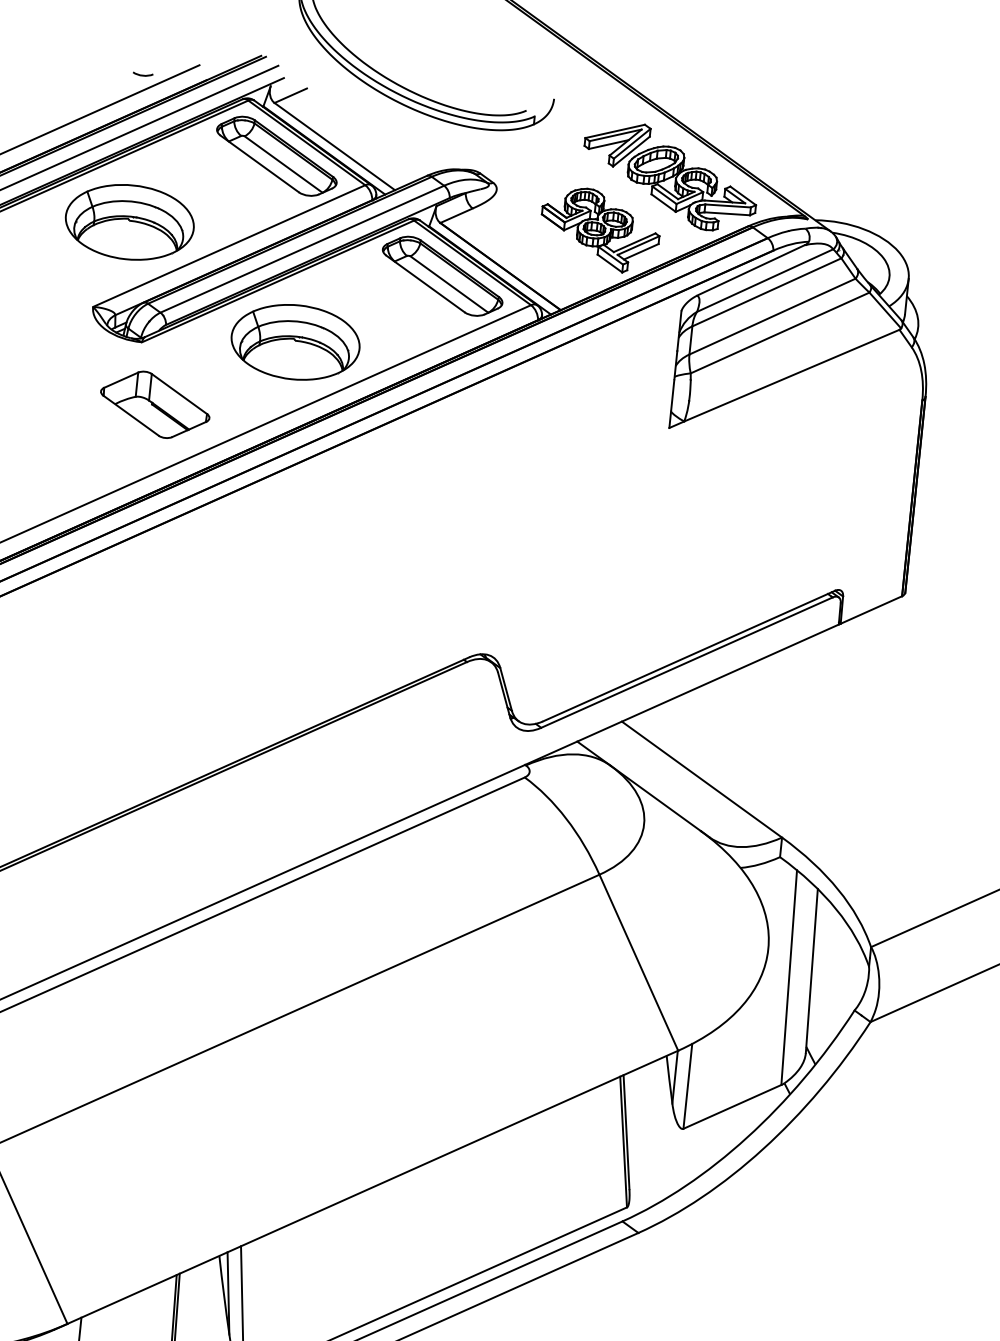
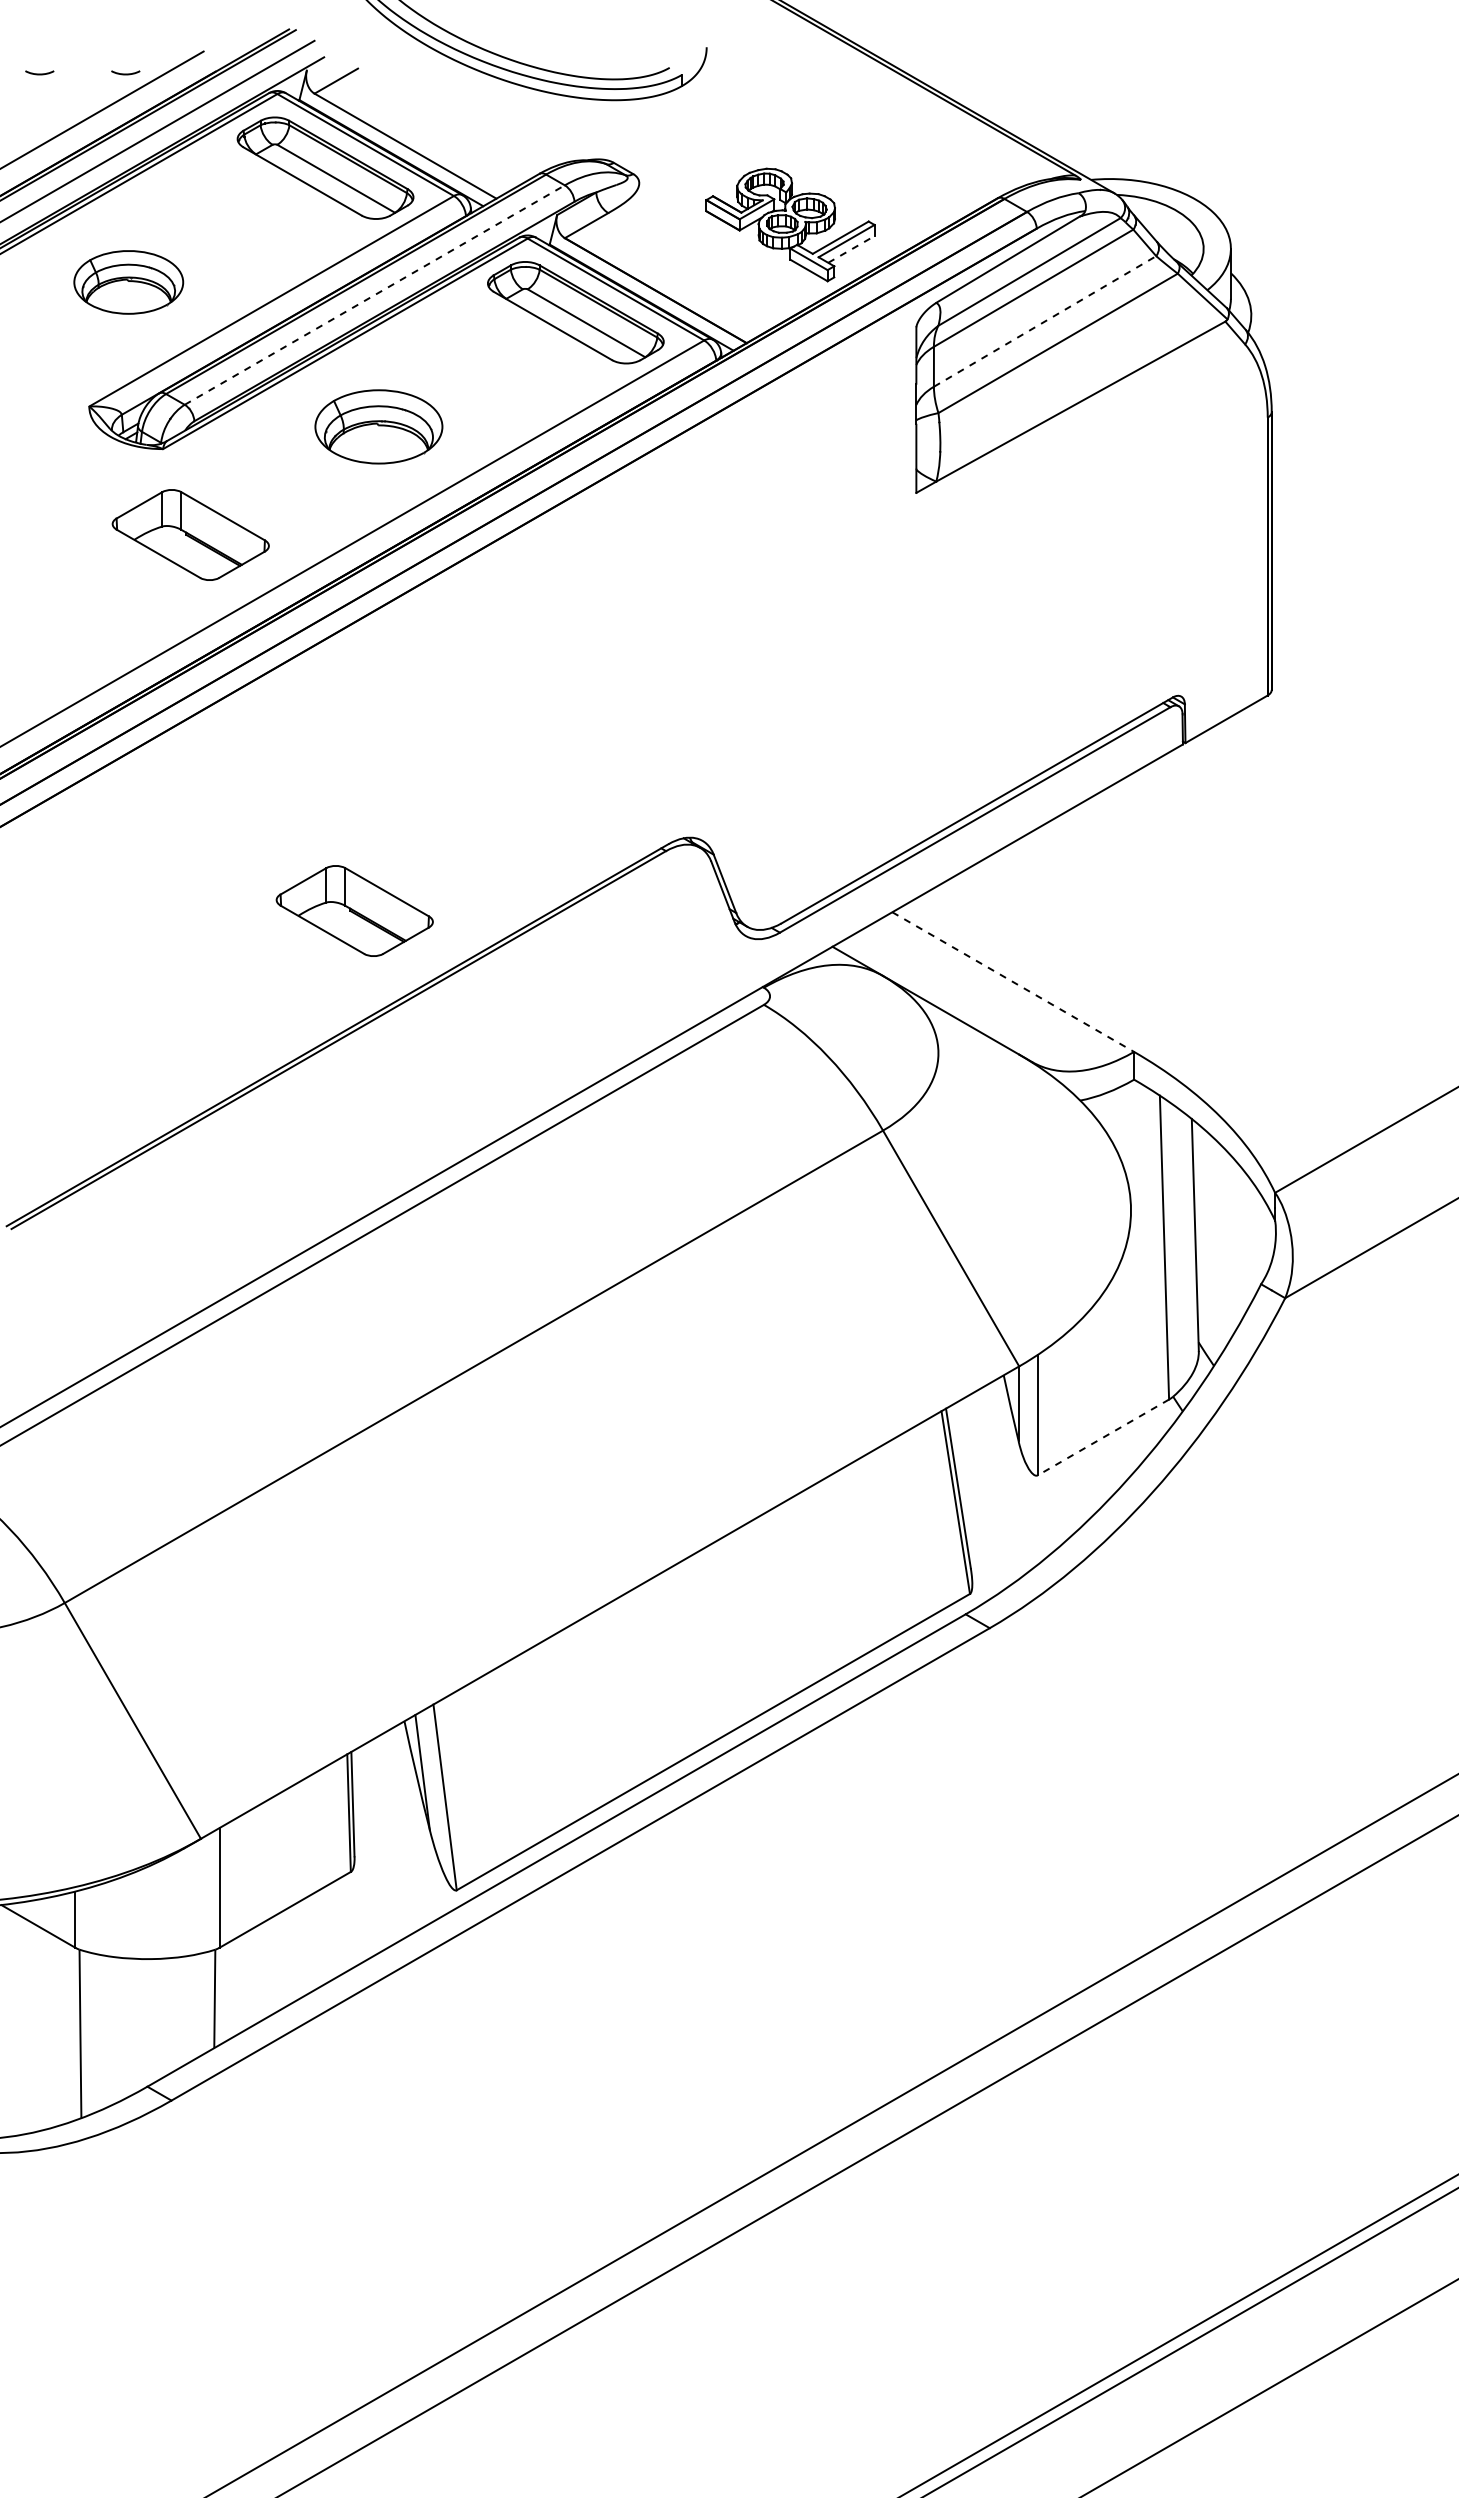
curve: (82, 68) -> (39, 73), added
part: (669, 176) -> (880, 139), removed
part: (129, 222) -> (128, 282), size x0.6
line: (302, 248) -> (375, 294), solid -> dashed
line: (641, 251) -> (851, 249), solid -> dashed
line: (772, 316) -> (1045, 321), solid -> dashed
part: (295, 342) -> (378, 426), size x0.7
part: (243, 681) -> (354, 910), added
line: (702, 779) -> (1013, 982), solid -> dashed
line: (732, 1106) -> (1103, 1437), solid -> dashed

